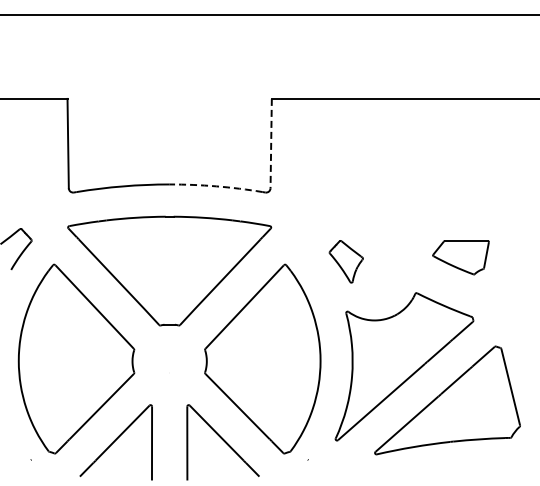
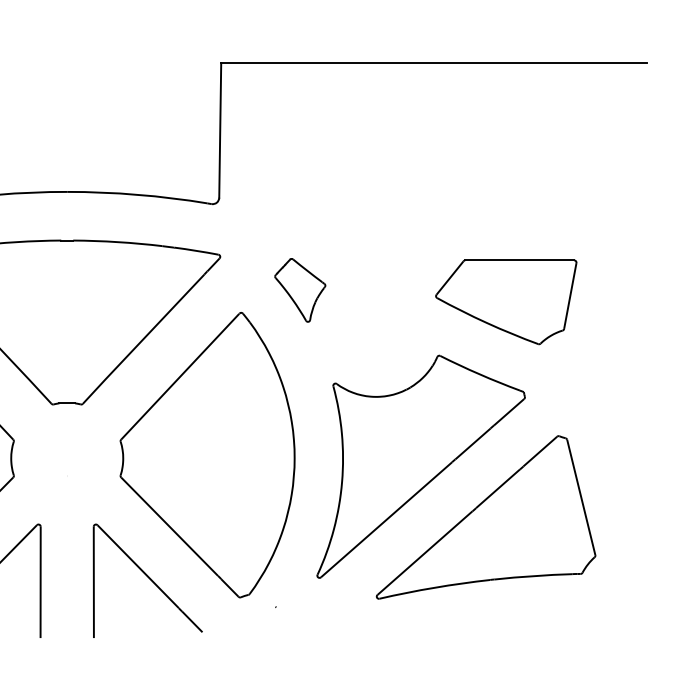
line: (271, 143) -> (220, 130), dashed -> solid
arc: (216, 186) -> (137, 194), dashed -> solid
part: (460, 257) -> (505, 302), size x1.67
part: (345, 261) -> (299, 289), moved

